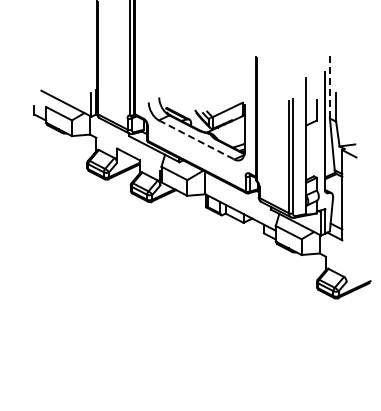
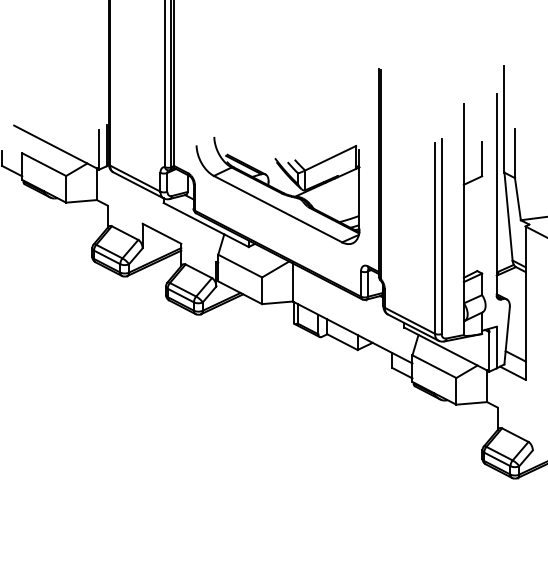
line: (329, 87) -> (503, 120), dashed -> solid
line: (197, 140) -> (279, 210), dashed -> solid

